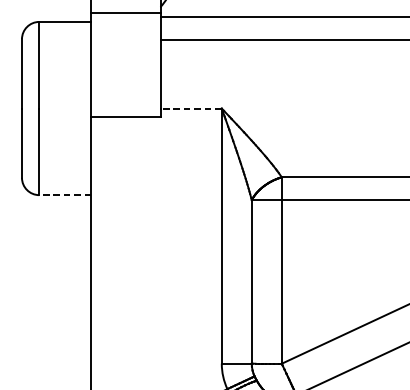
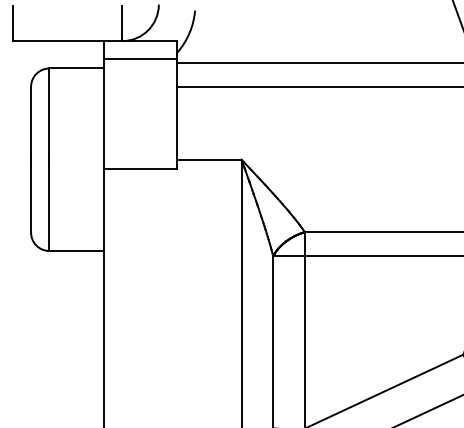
line: (190, 108) -> (208, 159), dashed -> solid
line: (65, 195) -> (76, 251), dashed -> solid

